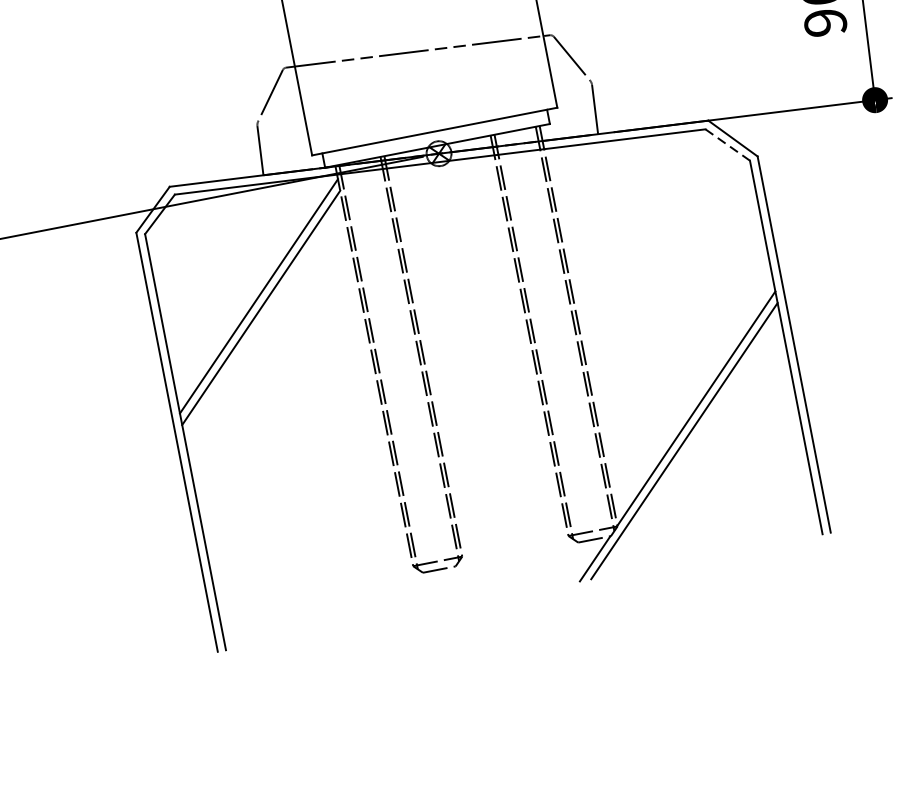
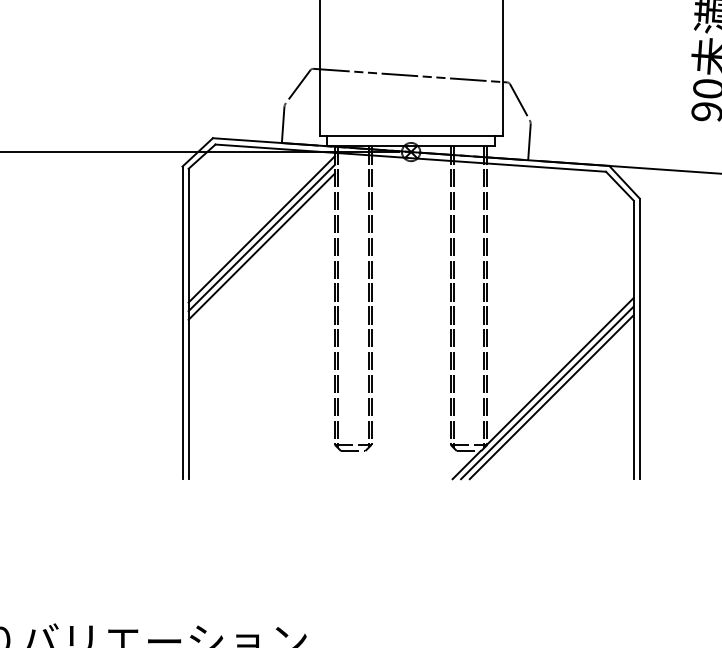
line: (727, 145) -> (619, 186), dashed -> solid
line: (263, 319) -> (261, 246), added
line: (691, 446) -> (551, 397), added

